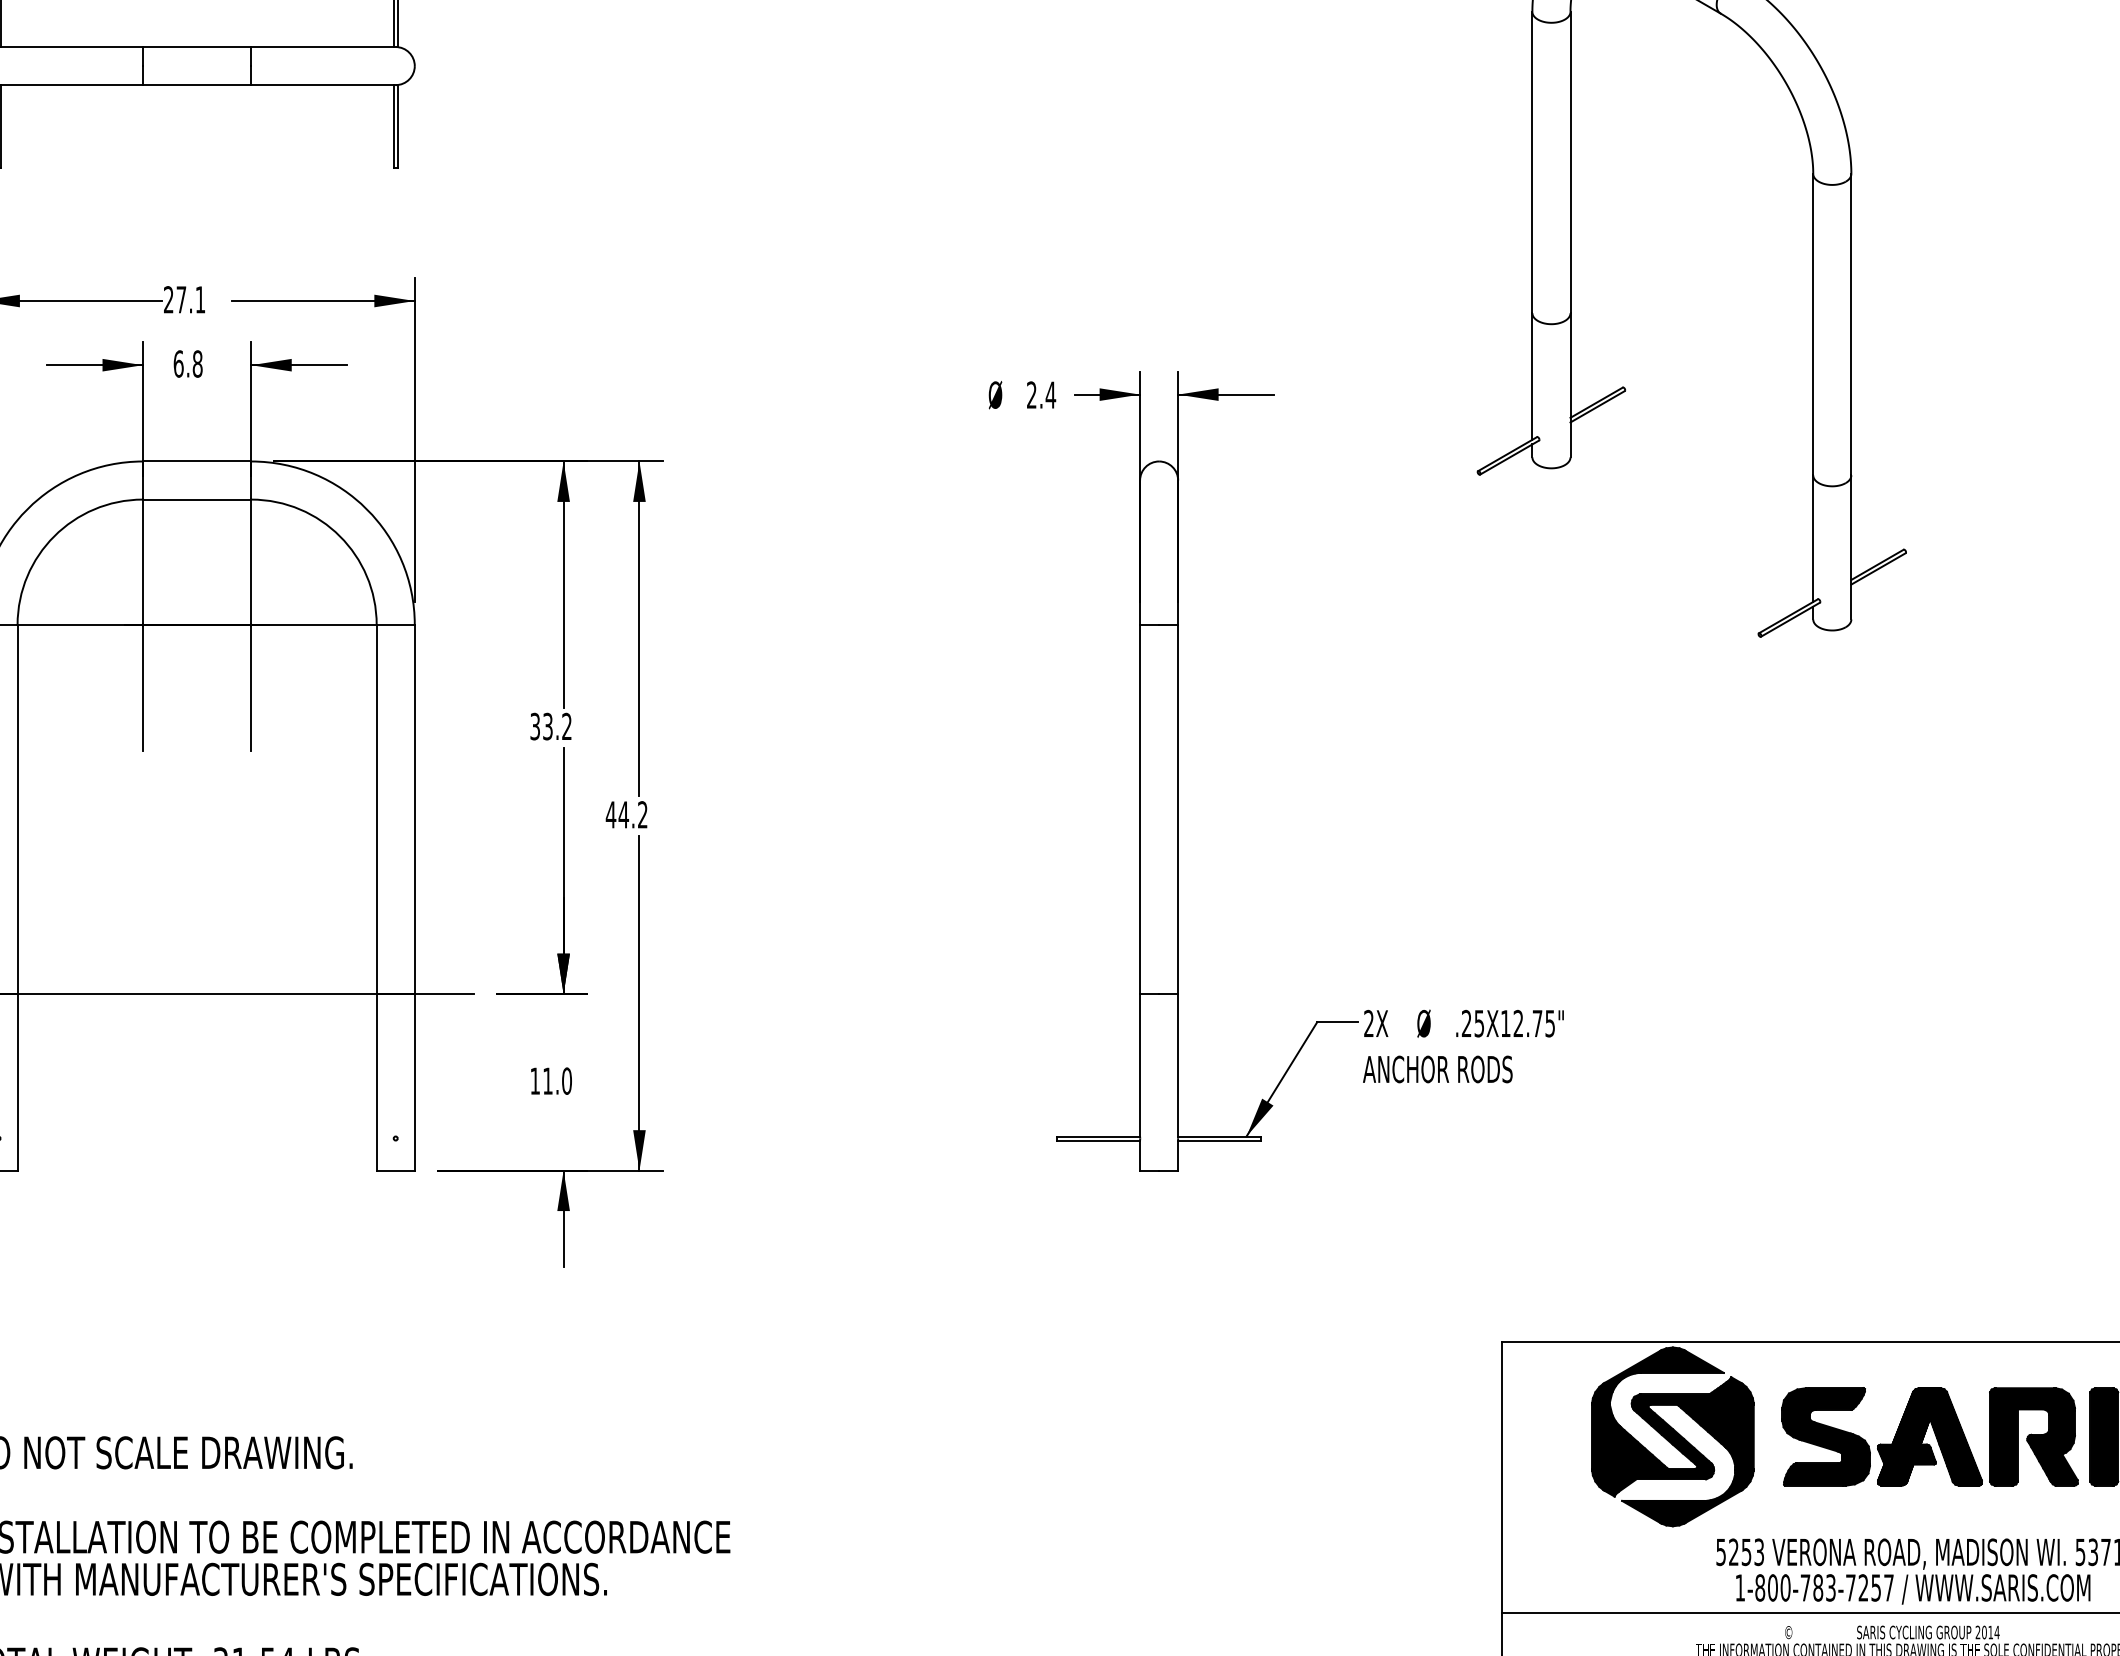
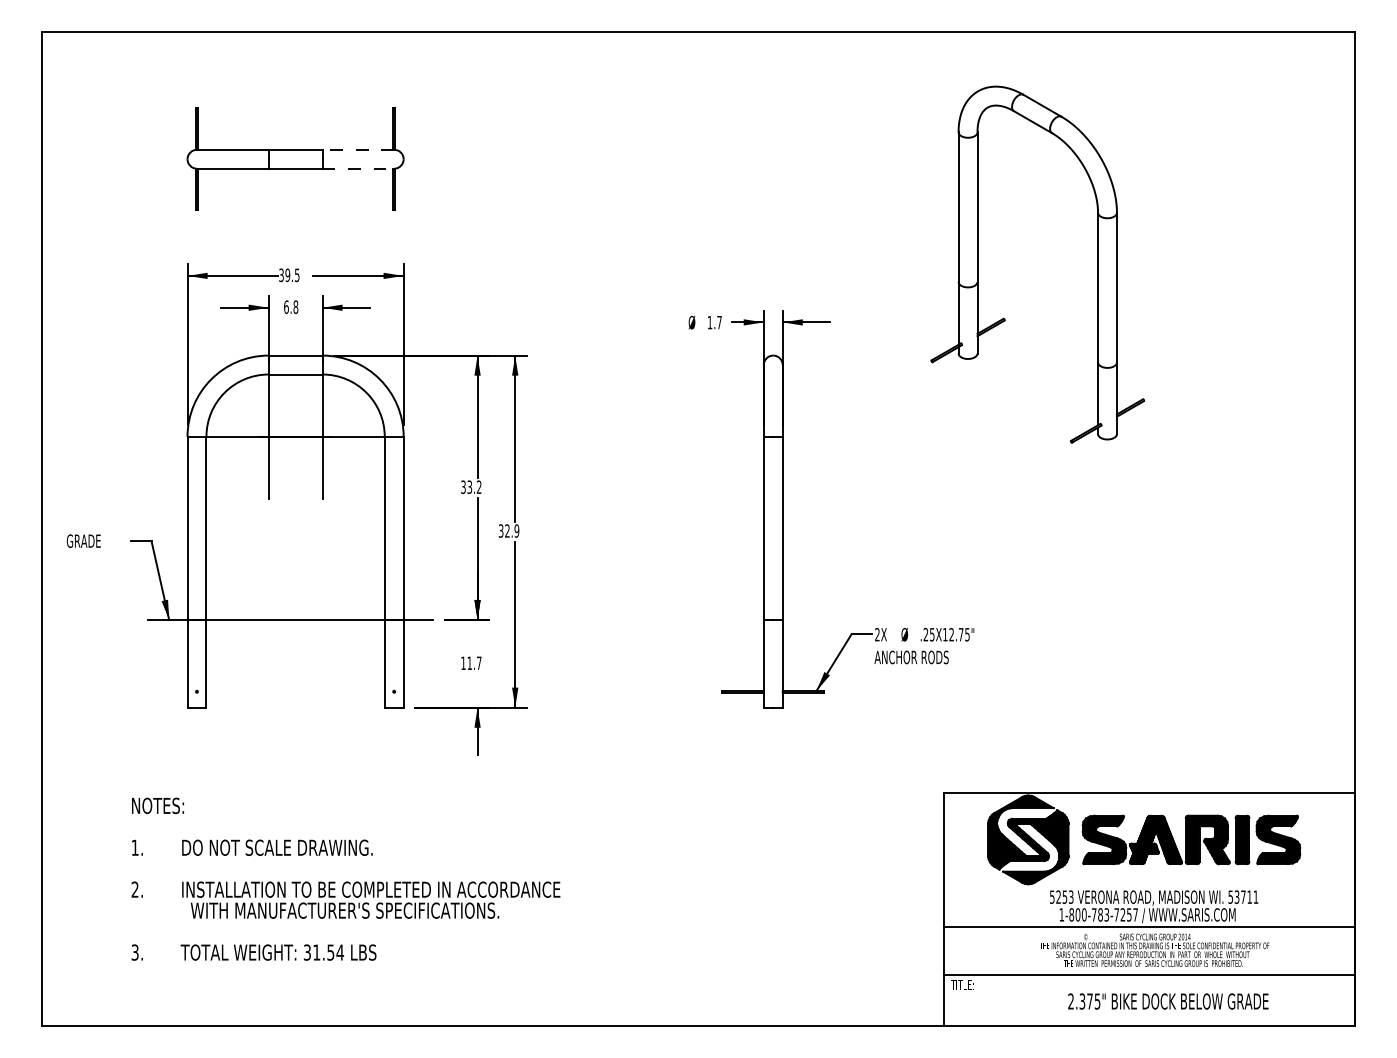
line: (323, 46) -> (358, 149), solid -> dashed
line: (323, 84) -> (358, 168), solid -> dashed
text: (184, 300) -> (289, 275), 27.1 -> 39.5
text: (1040, 394) -> (714, 322), 2.4 -> 1.7
text: (625, 813) -> (508, 530), 44.2 -> 32.9
text: (565, 1081) -> (478, 663), 11.0 -> 11.7

